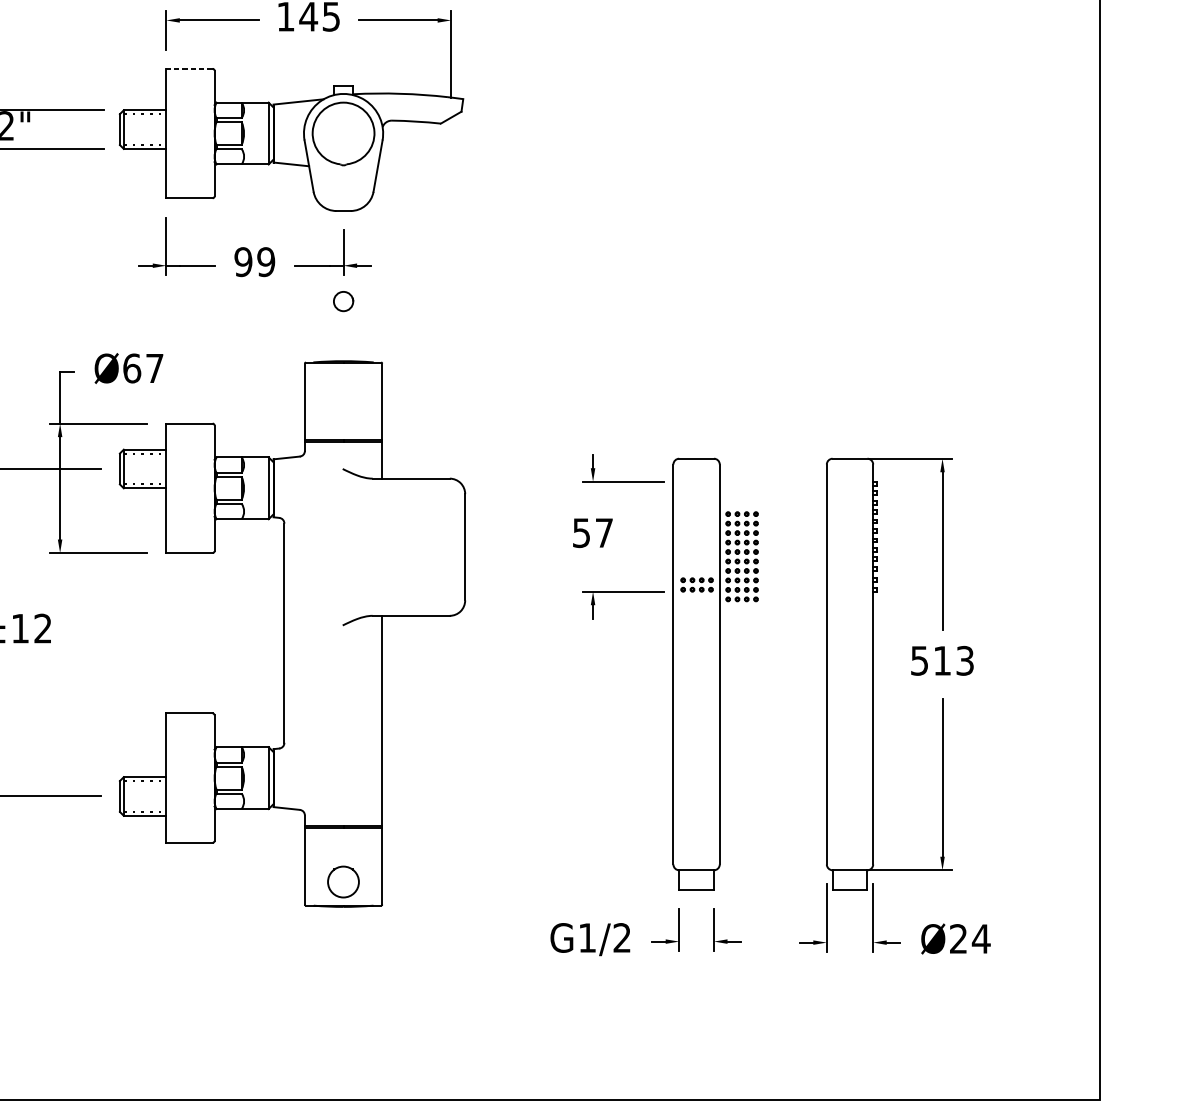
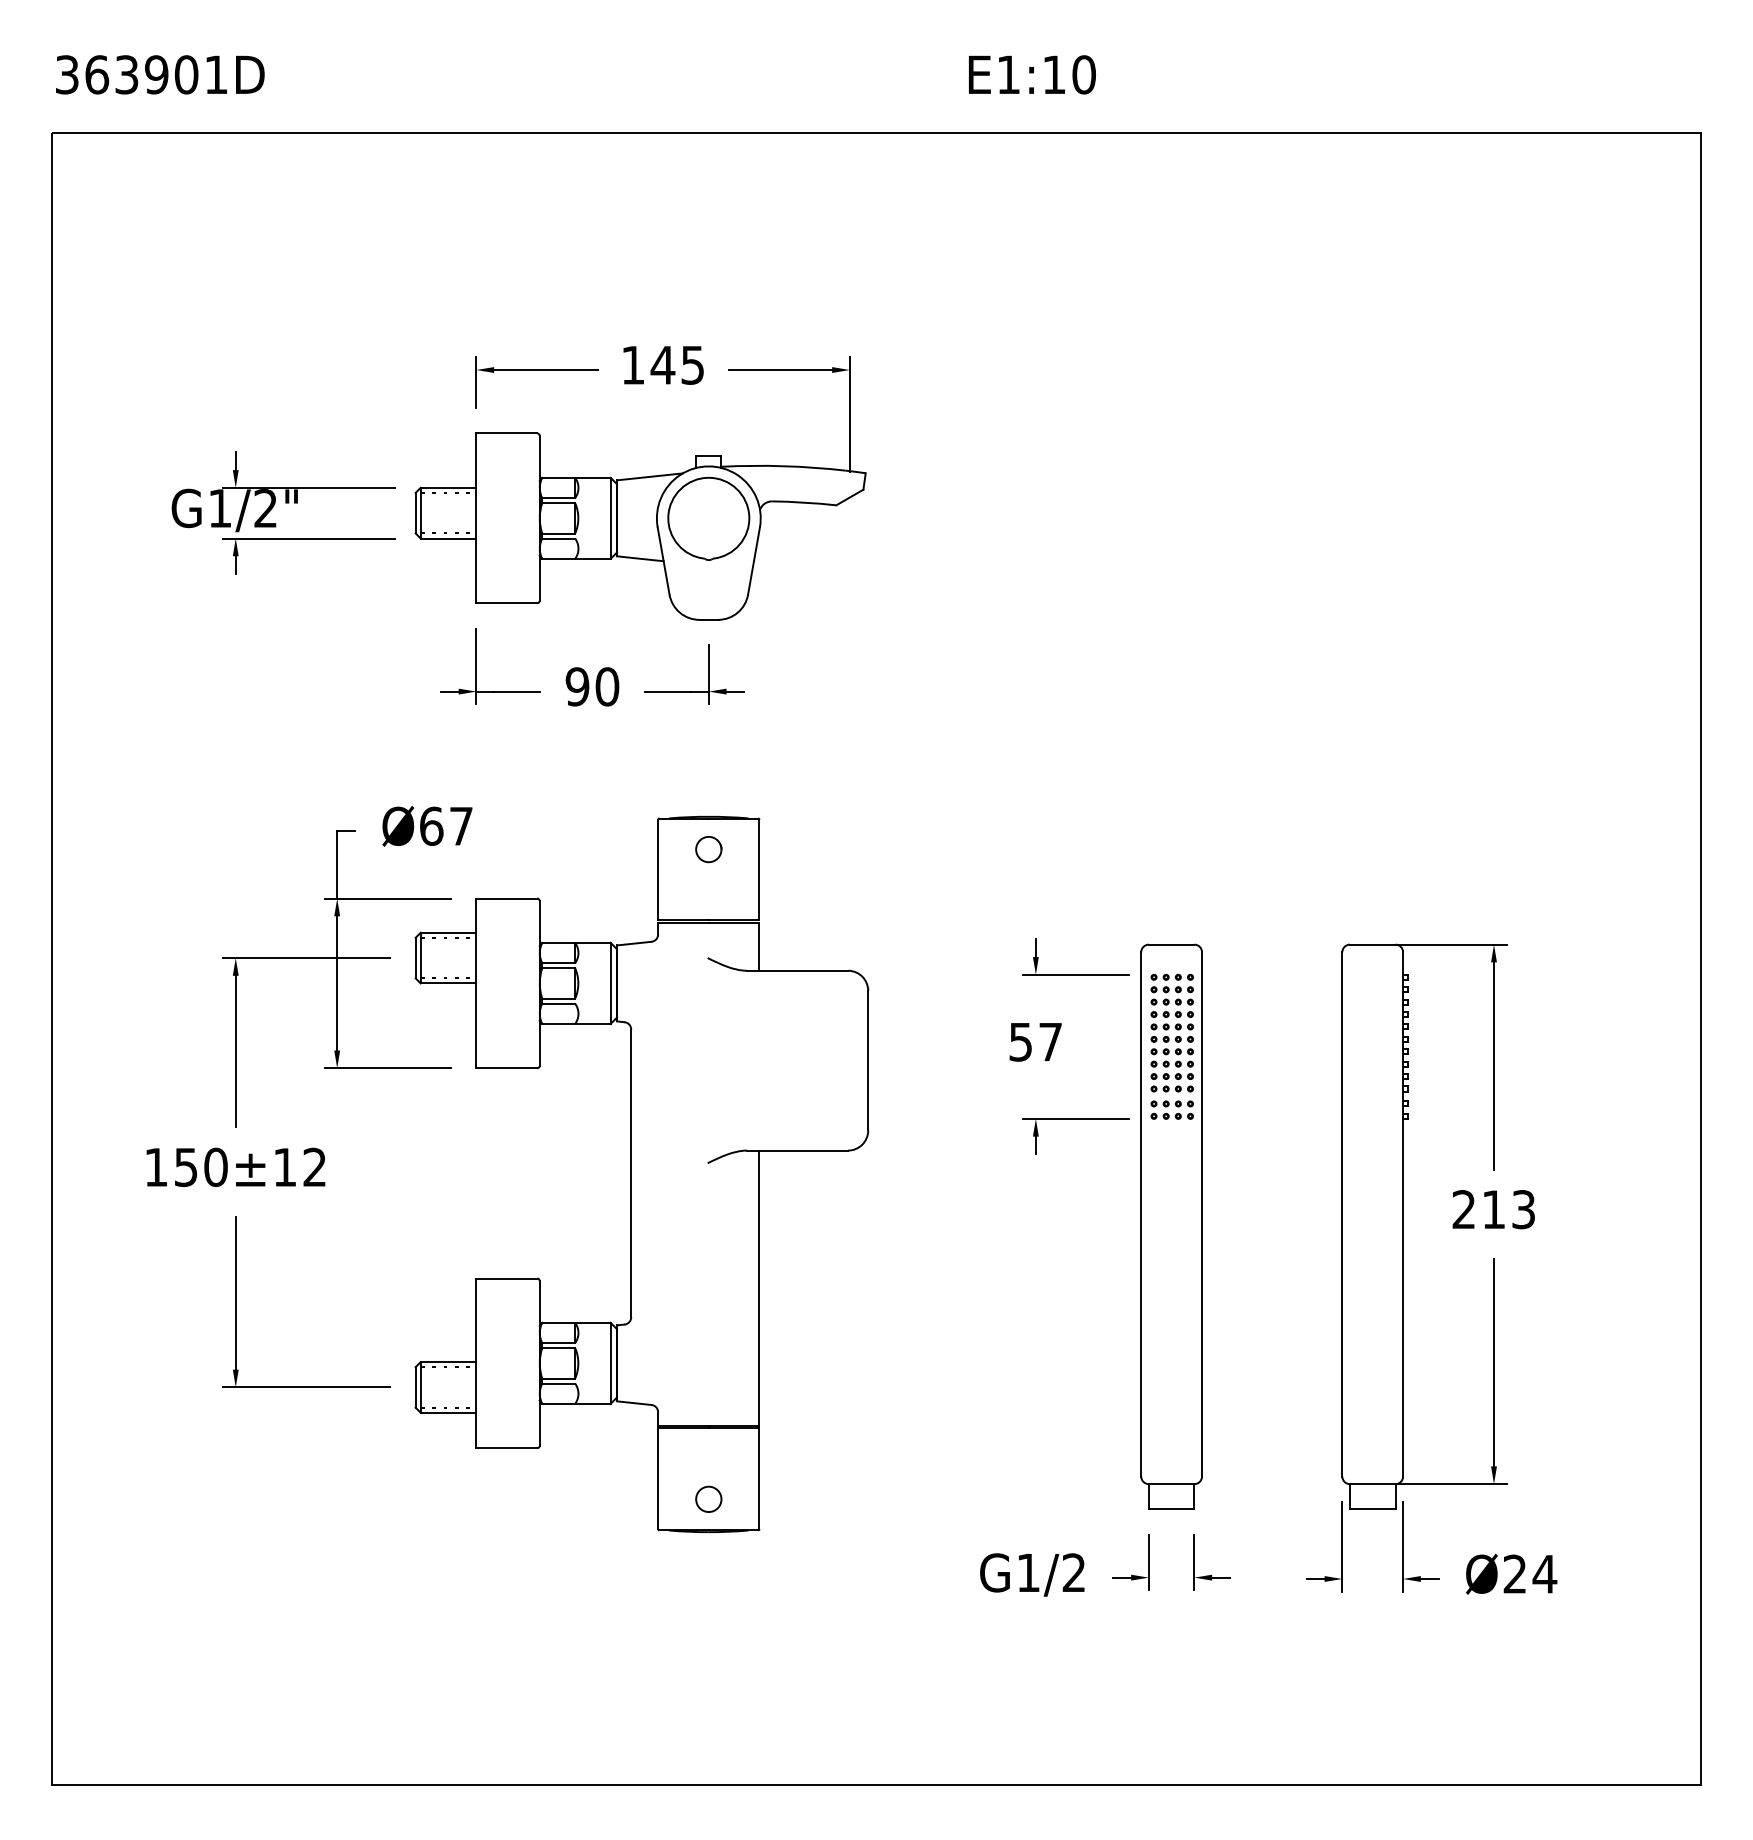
line: (189, 68) -> (506, 433), dashed -> solid
text: (266, 261) -> (607, 686), 99 -> 90
circle: (343, 301) -> (708, 849), moved
part: (741, 556) -> (1171, 1032), moved
text: (919, 660) -> (1463, 1209), 513 -> 213
circle: (343, 881) -> (708, 1498), size x0.62

